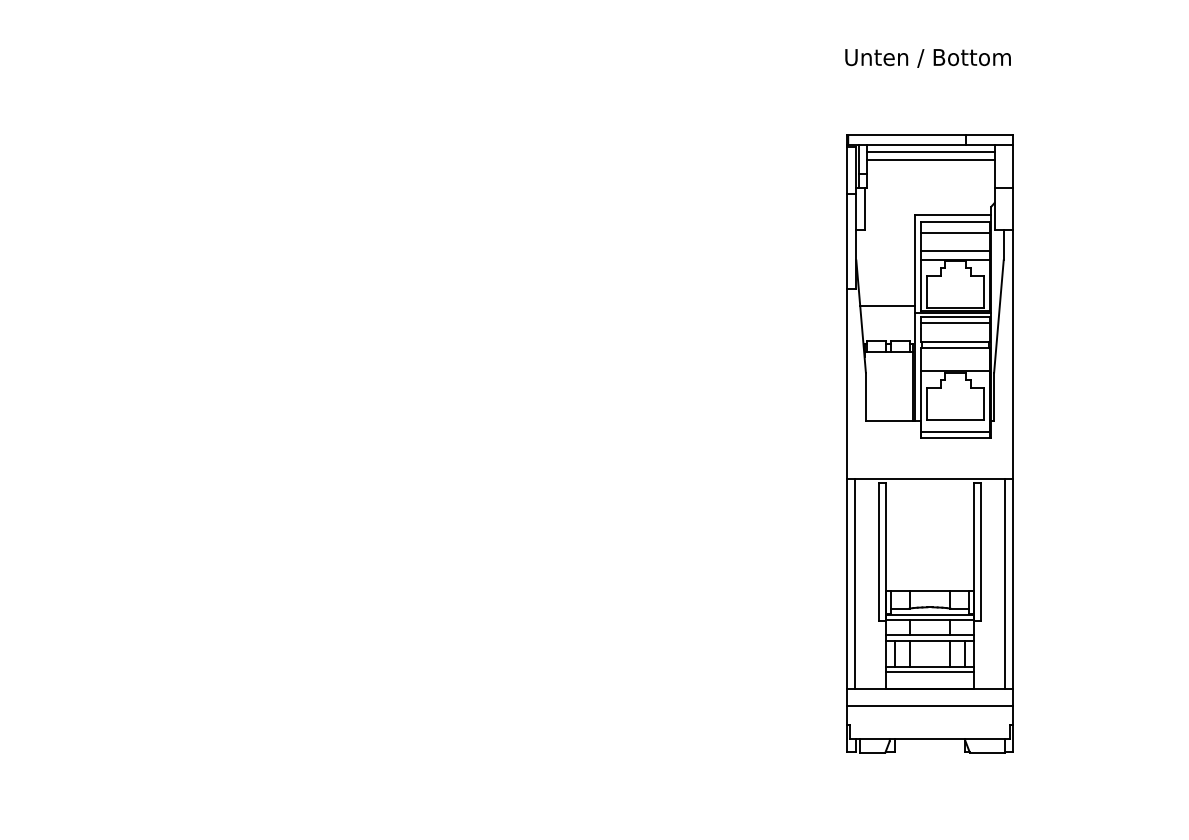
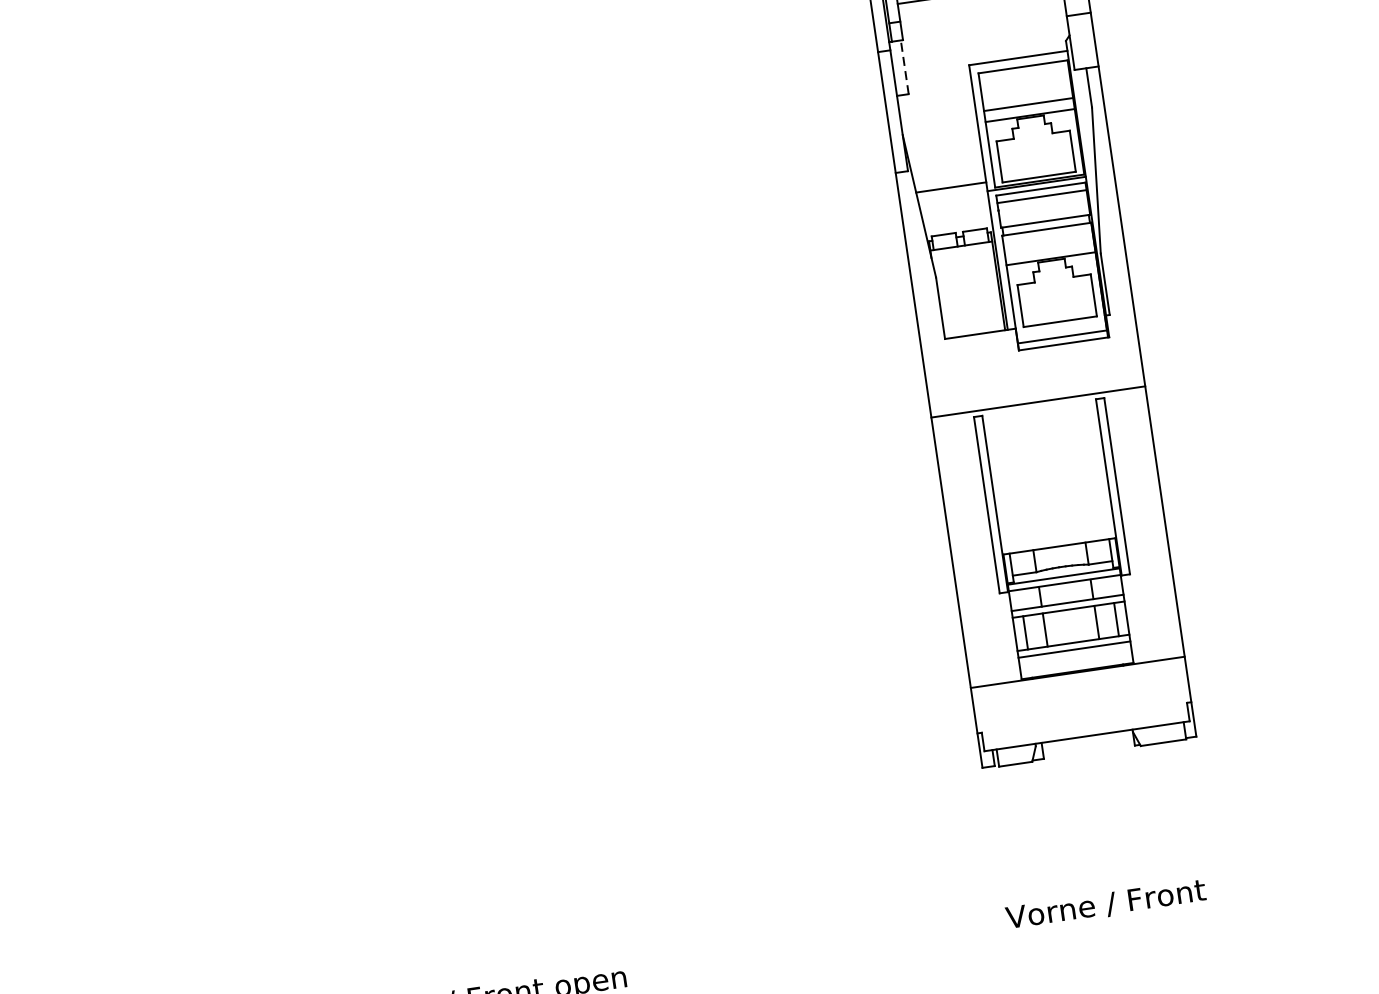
line: (865, 209) -> (904, 67), solid -> dashed
line: (955, 232) -> (1024, 80), removed
line: (855, 583) -> (962, 550), removed
line: (1004, 583) -> (1153, 522), removed
line: (929, 706) -> (1080, 694), removed

